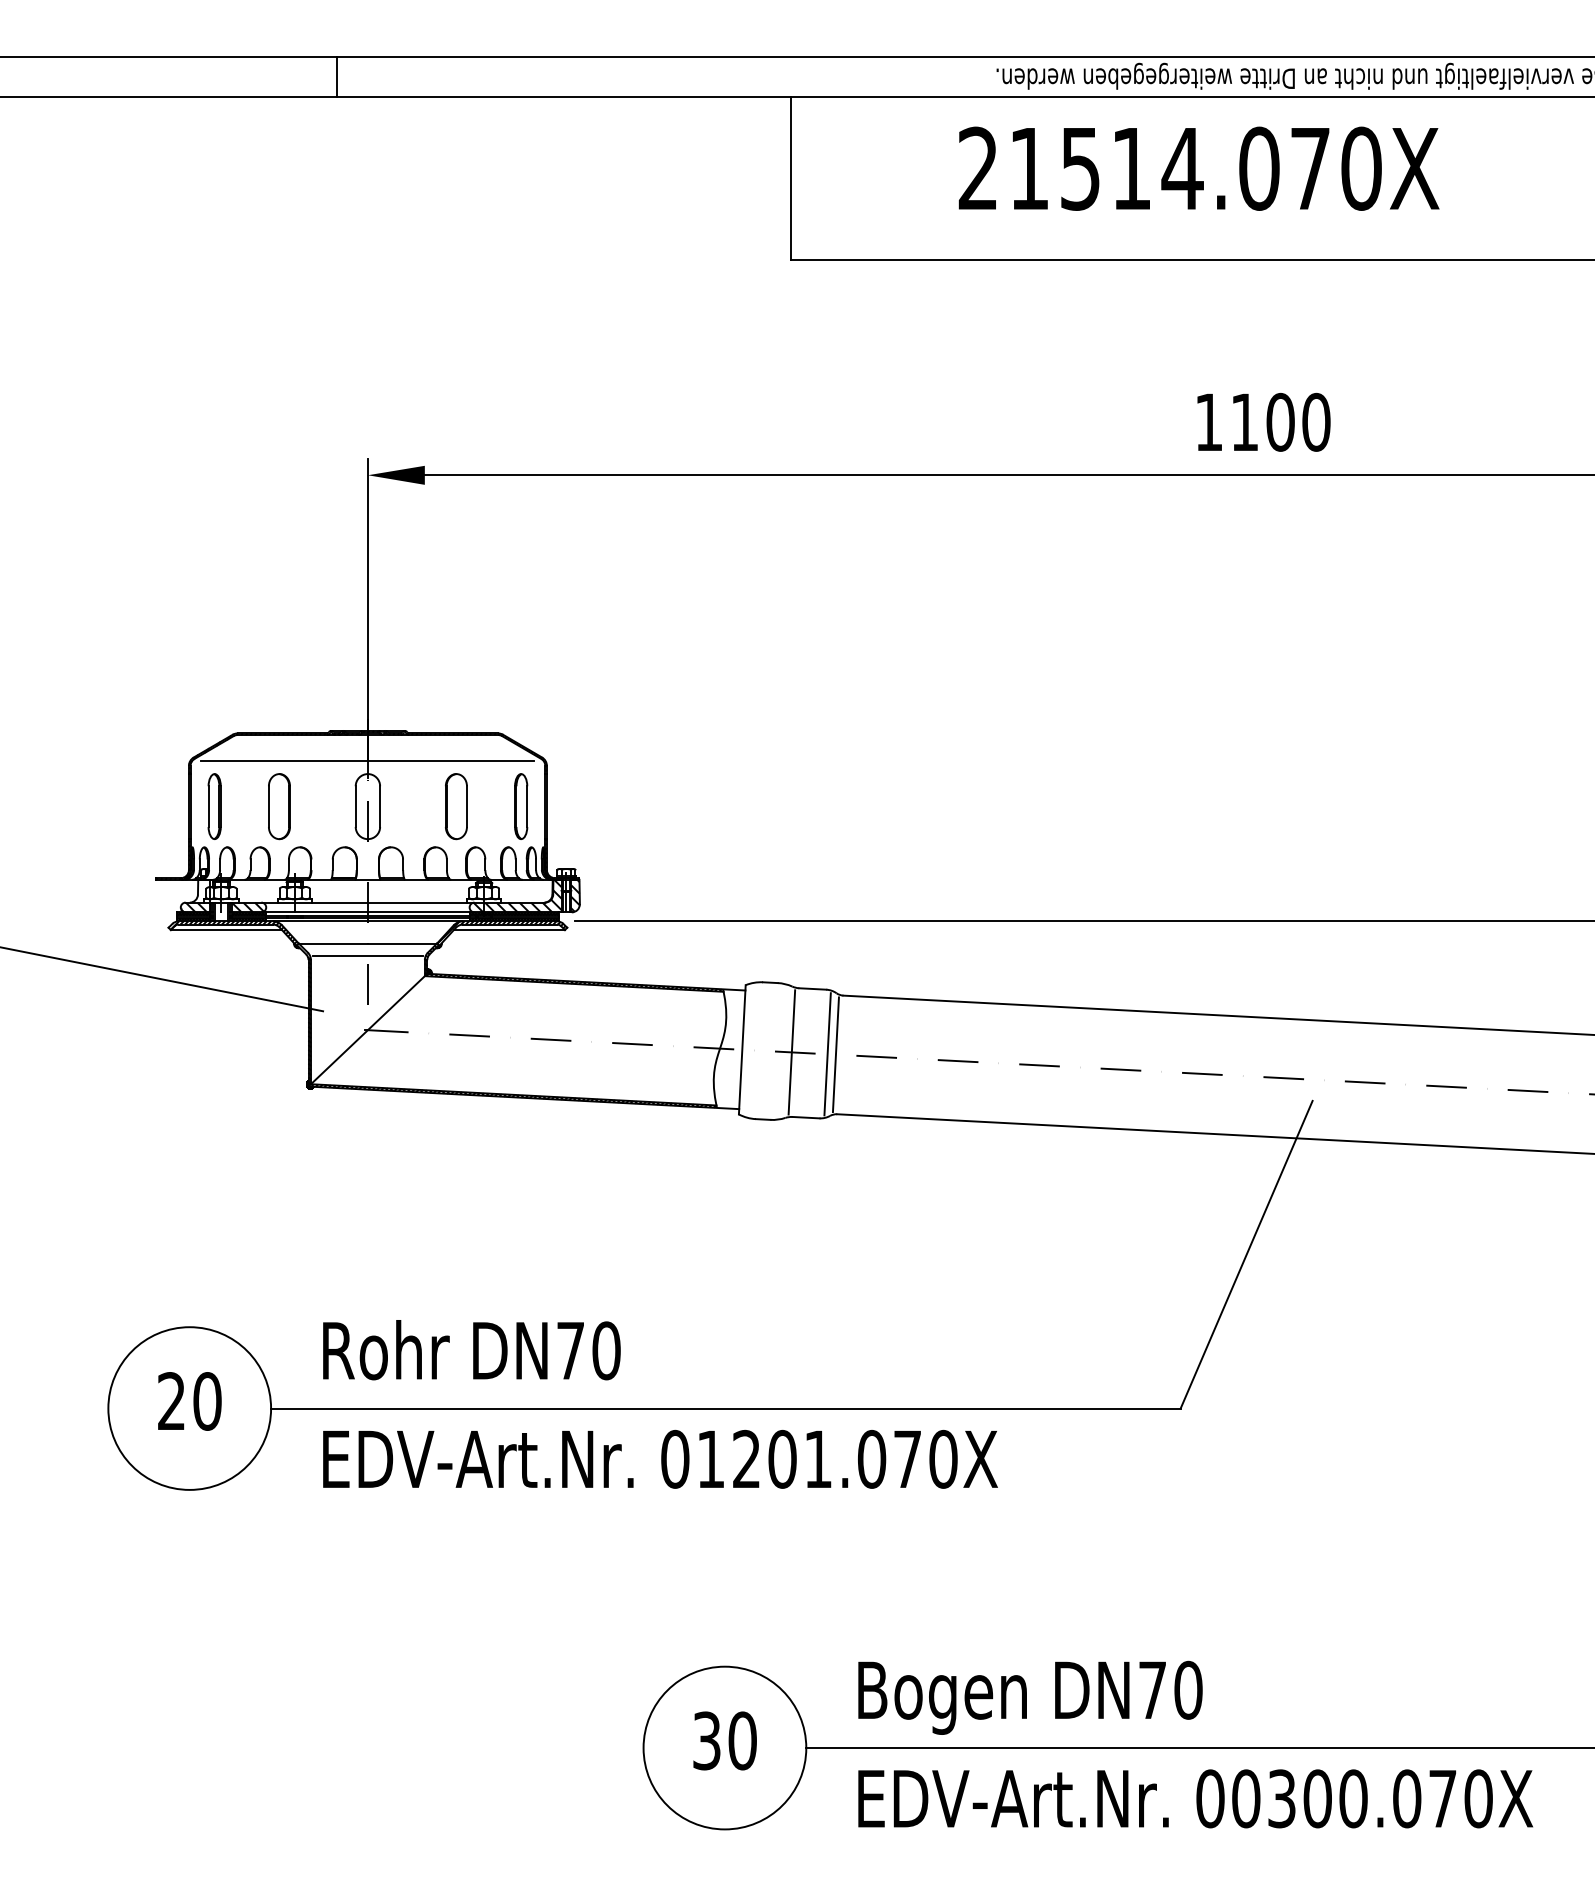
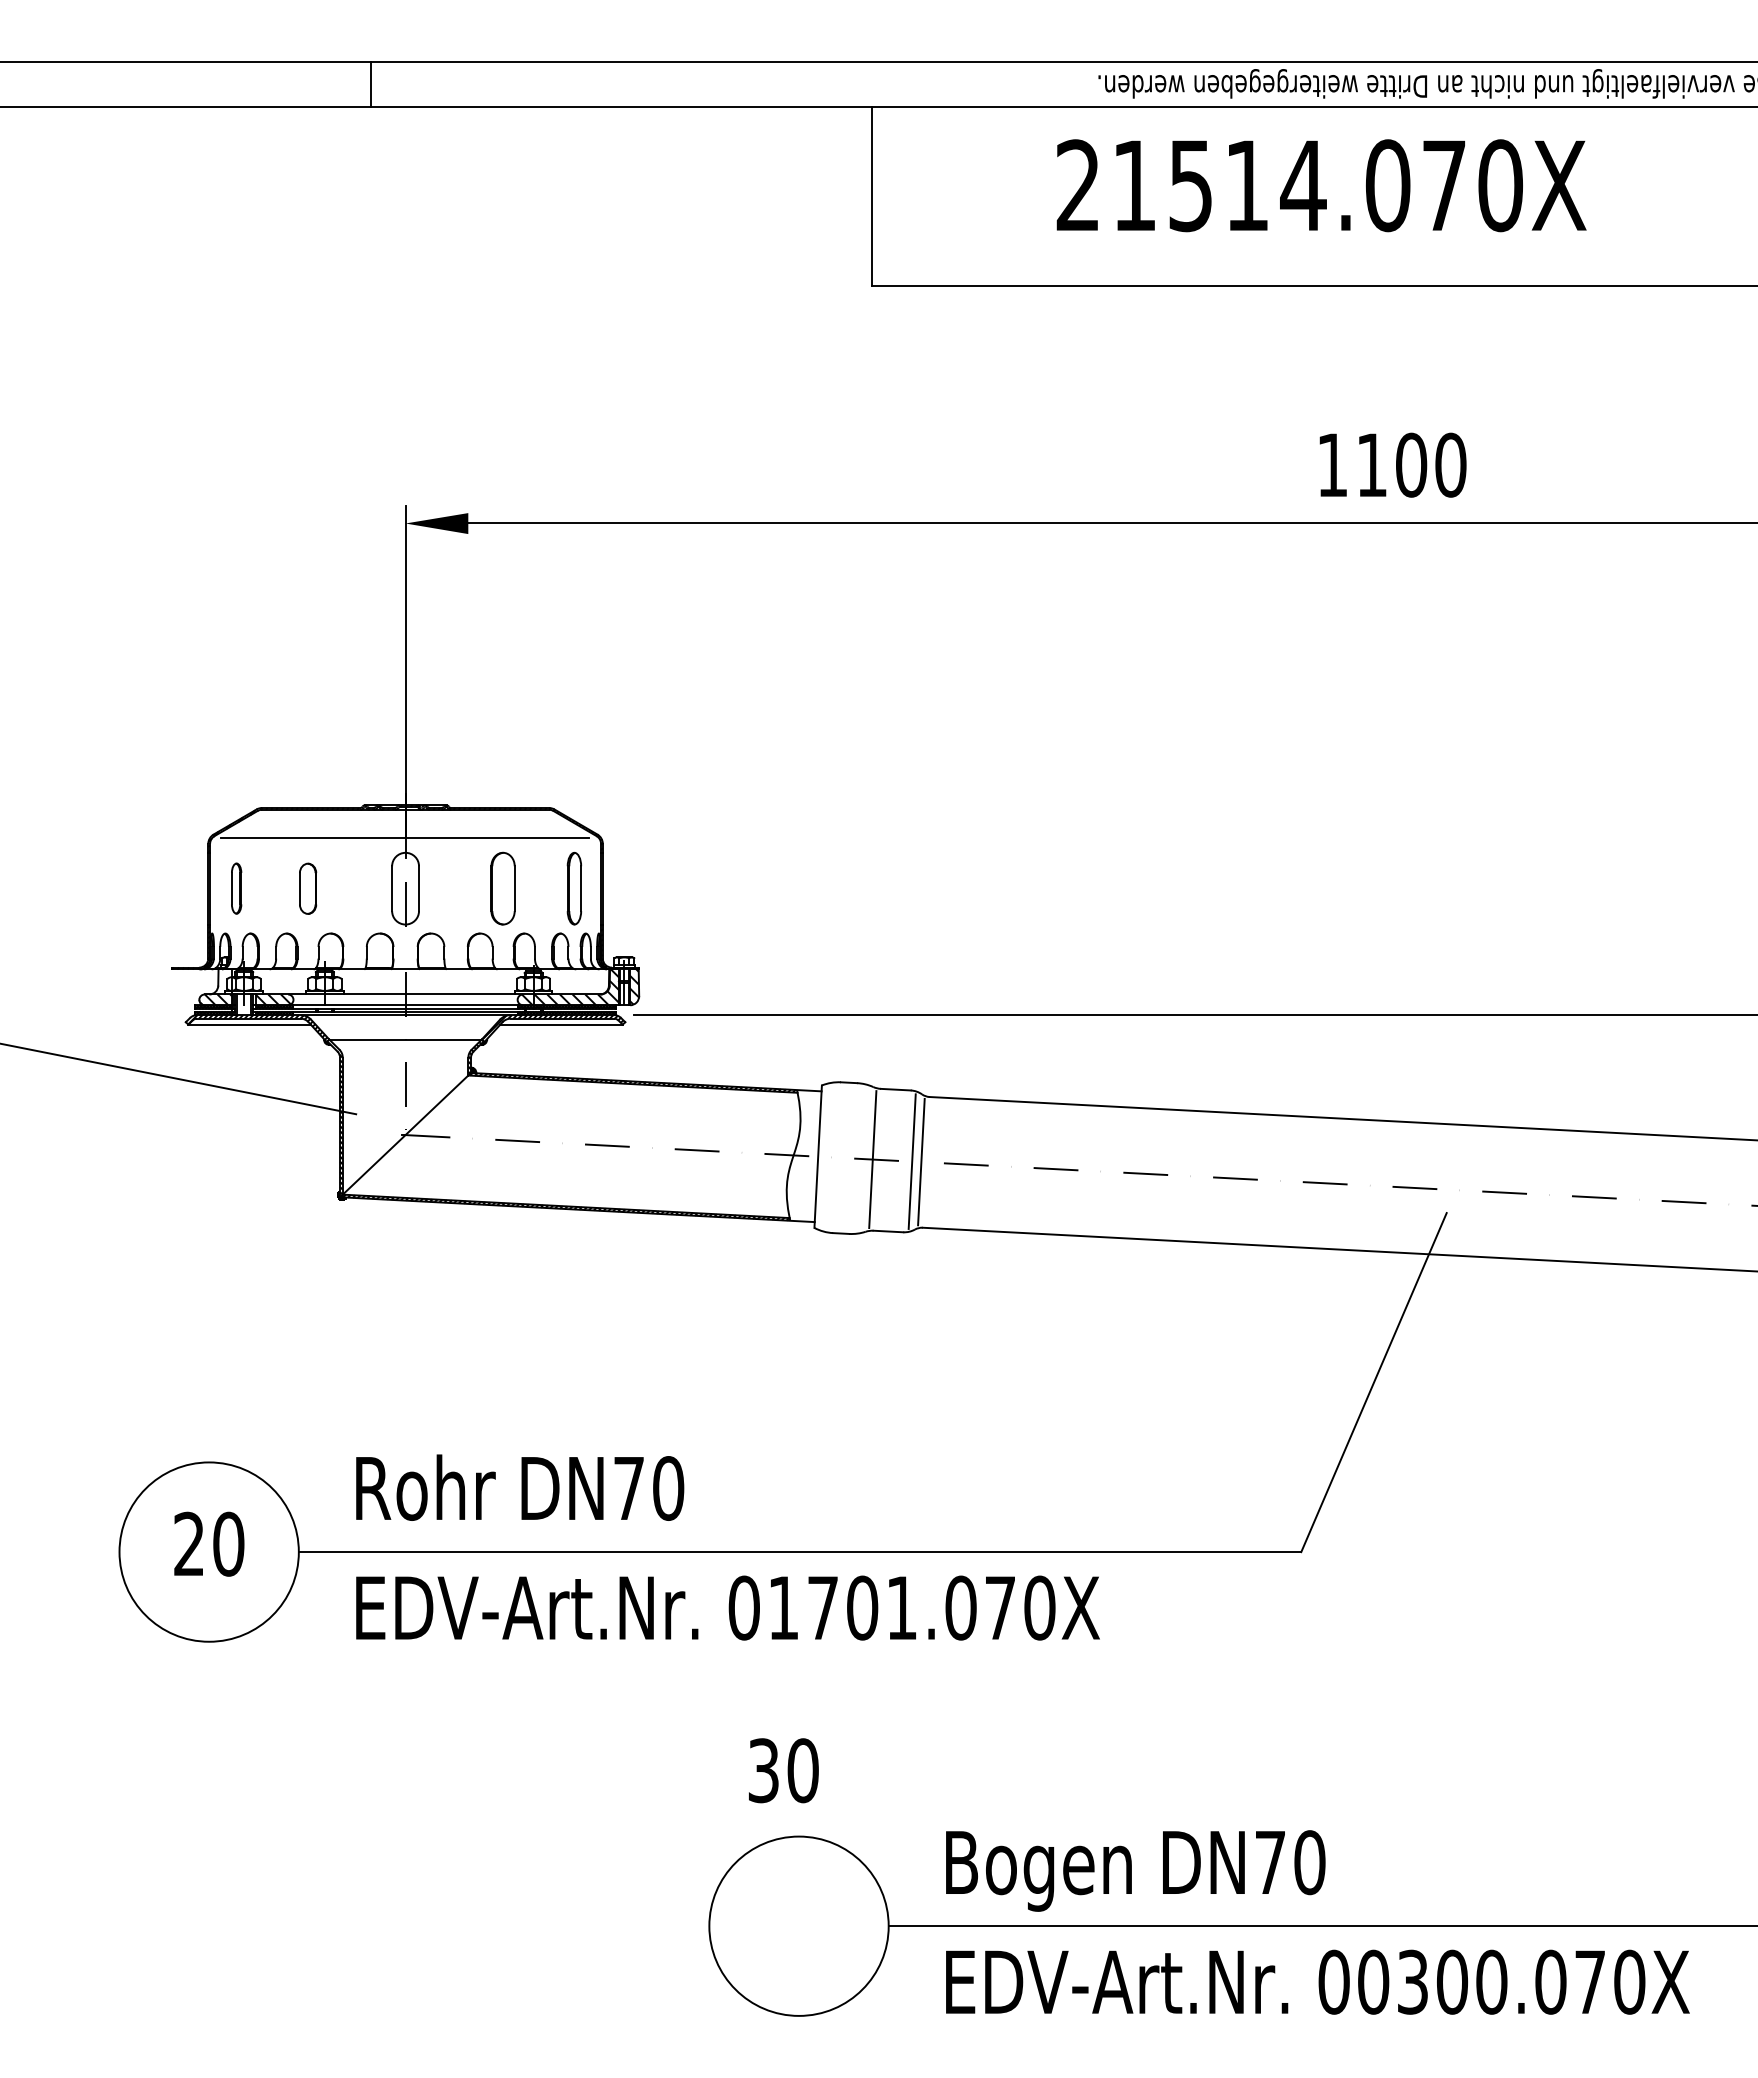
part: (214, 806) -> (236, 888), size x0.7
part: (279, 806) -> (308, 888), size x0.7
line: (367, 956) -> (405, 1053), removed
text: (746, 1458) -> (822, 1607), 01201.070X -> 01701.070X
text: (724, 1740) -> (783, 1770), moved

